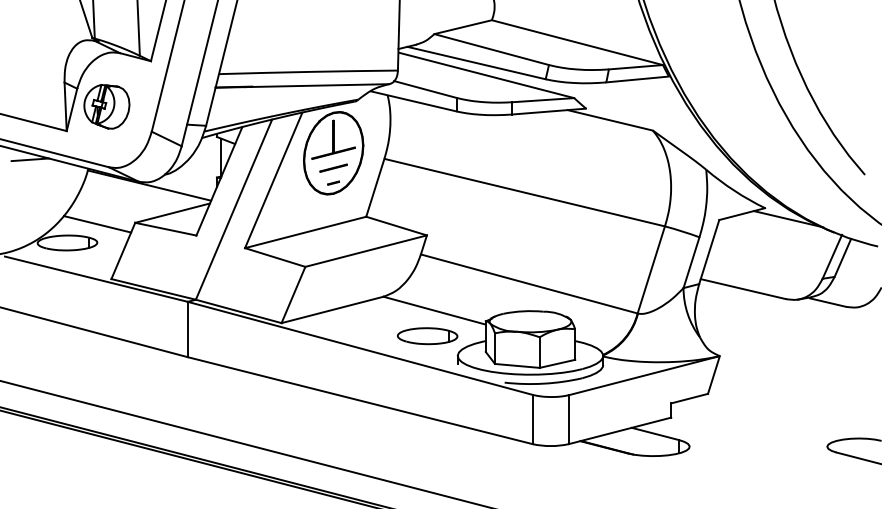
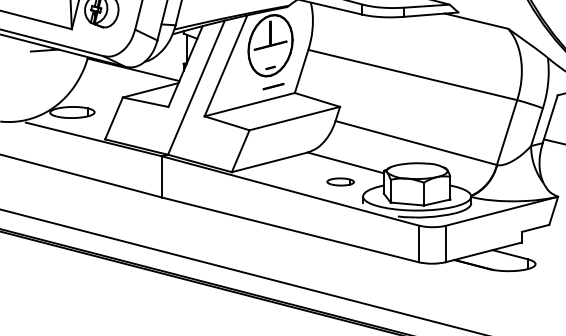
line: (333, 167) -> (273, 86), moved
line: (97, 224) -> (94, 98), removed
part: (427, 336) -> (340, 182), size x0.6

